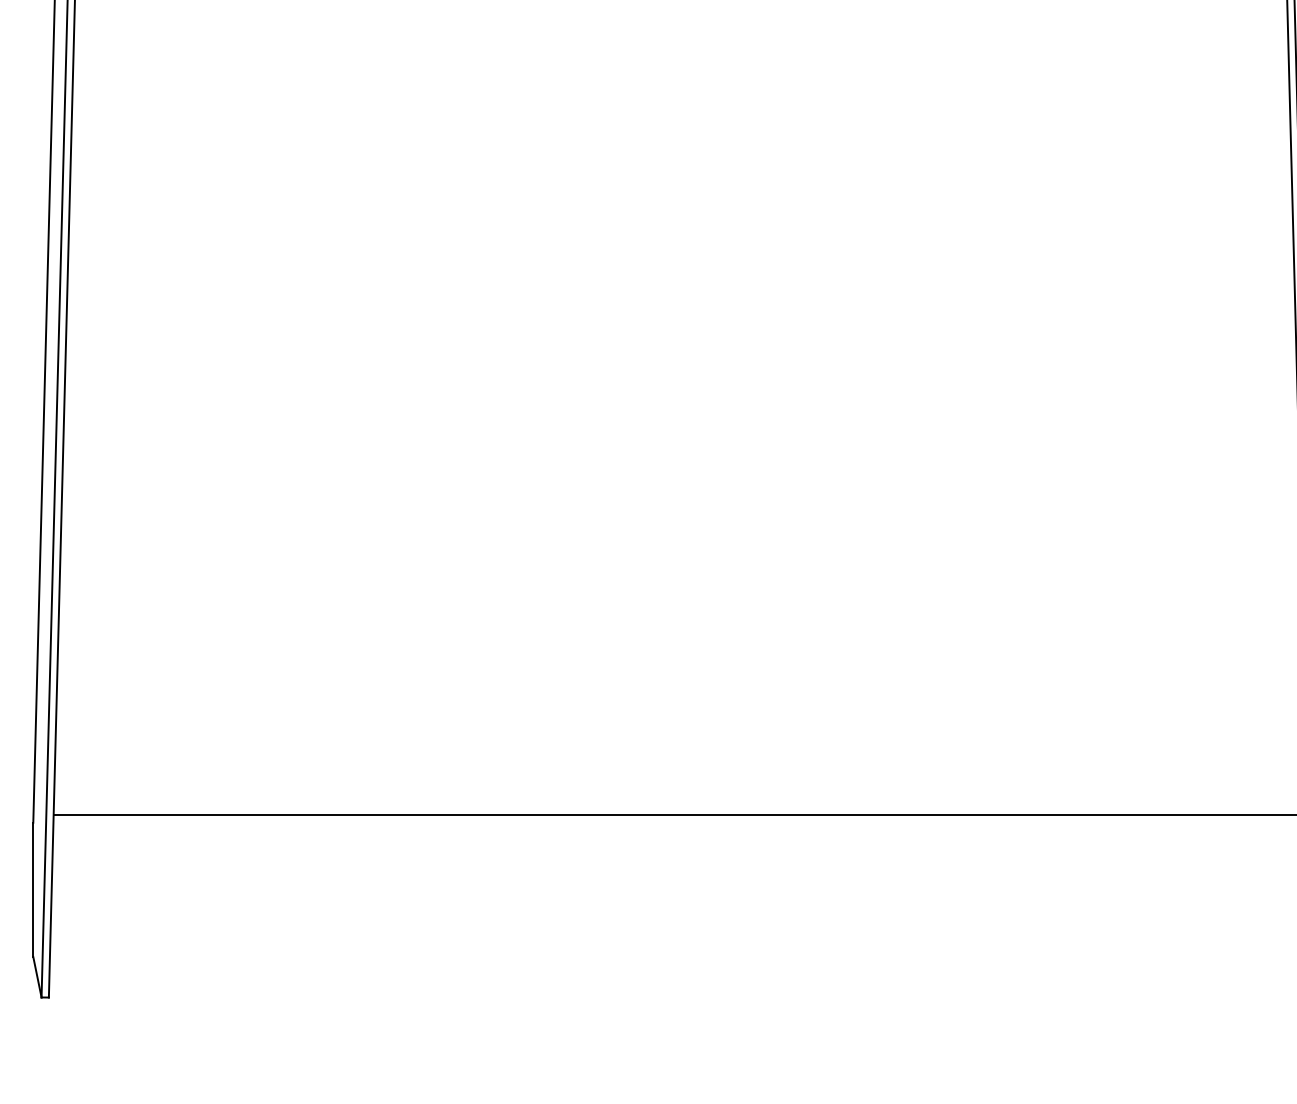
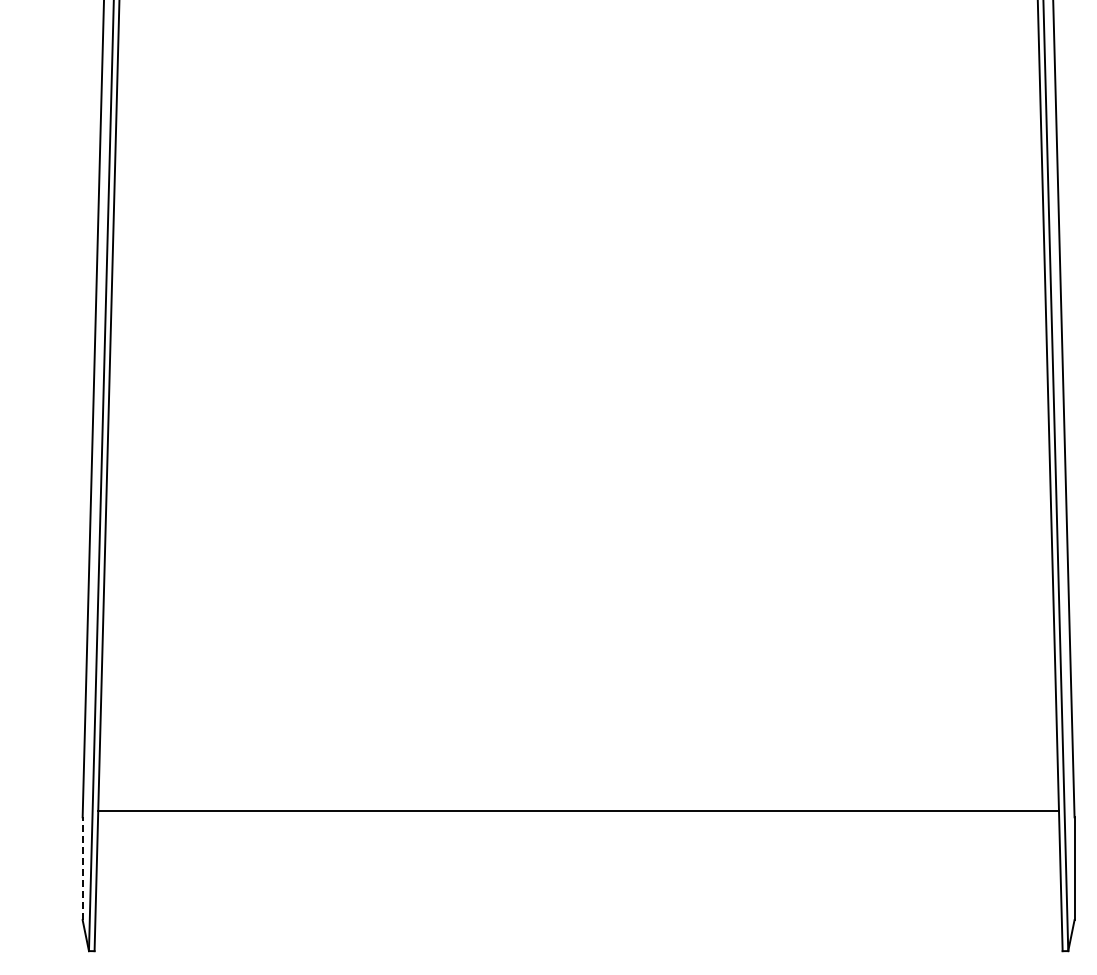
line: (33, 889) -> (82, 868), solid -> dashed

